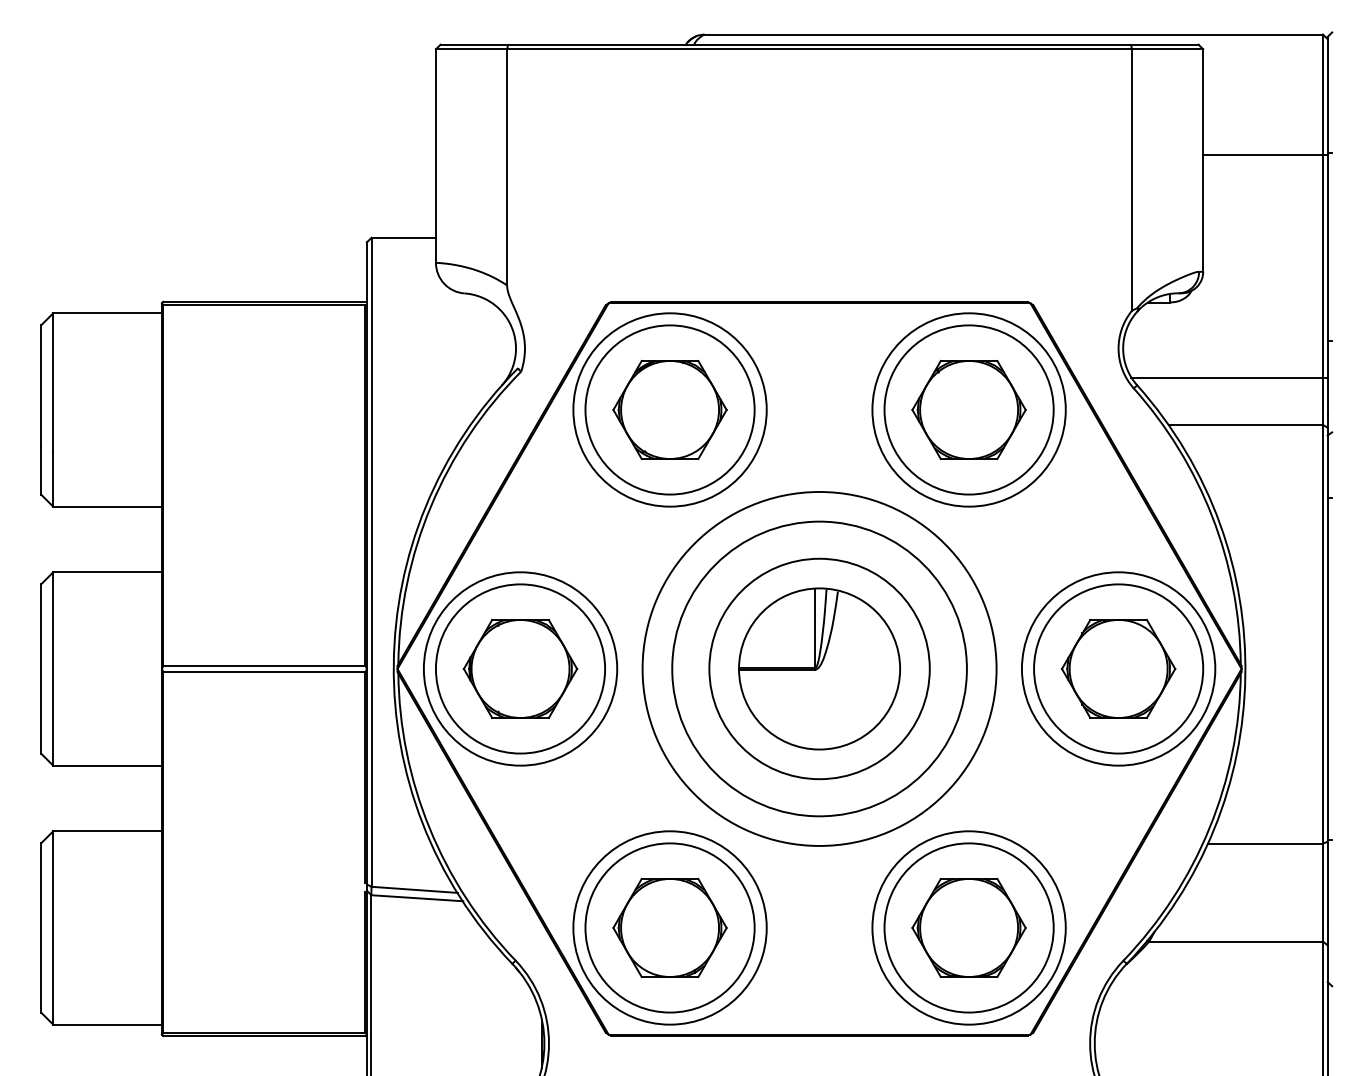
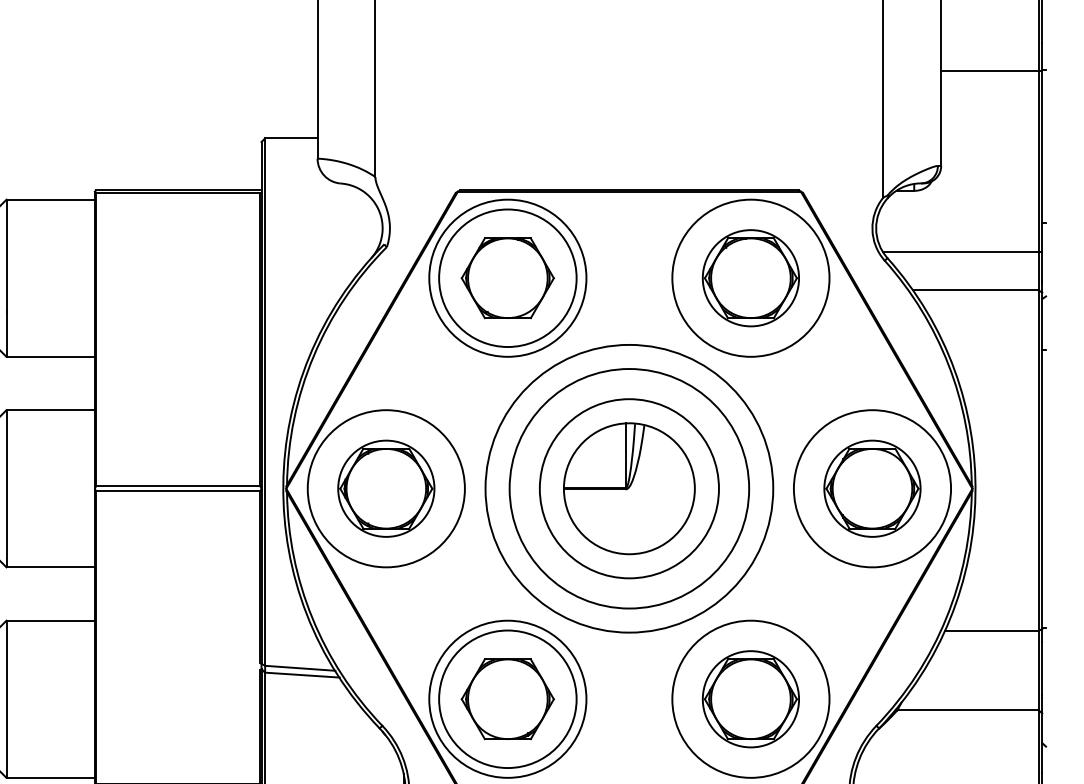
circle: (968, 409) -> (750, 277), size x0.7
circle: (520, 668) -> (386, 488), size x0.7
circle: (1118, 668) -> (872, 488), size x0.7
circle: (968, 927) -> (750, 698), size x0.7

